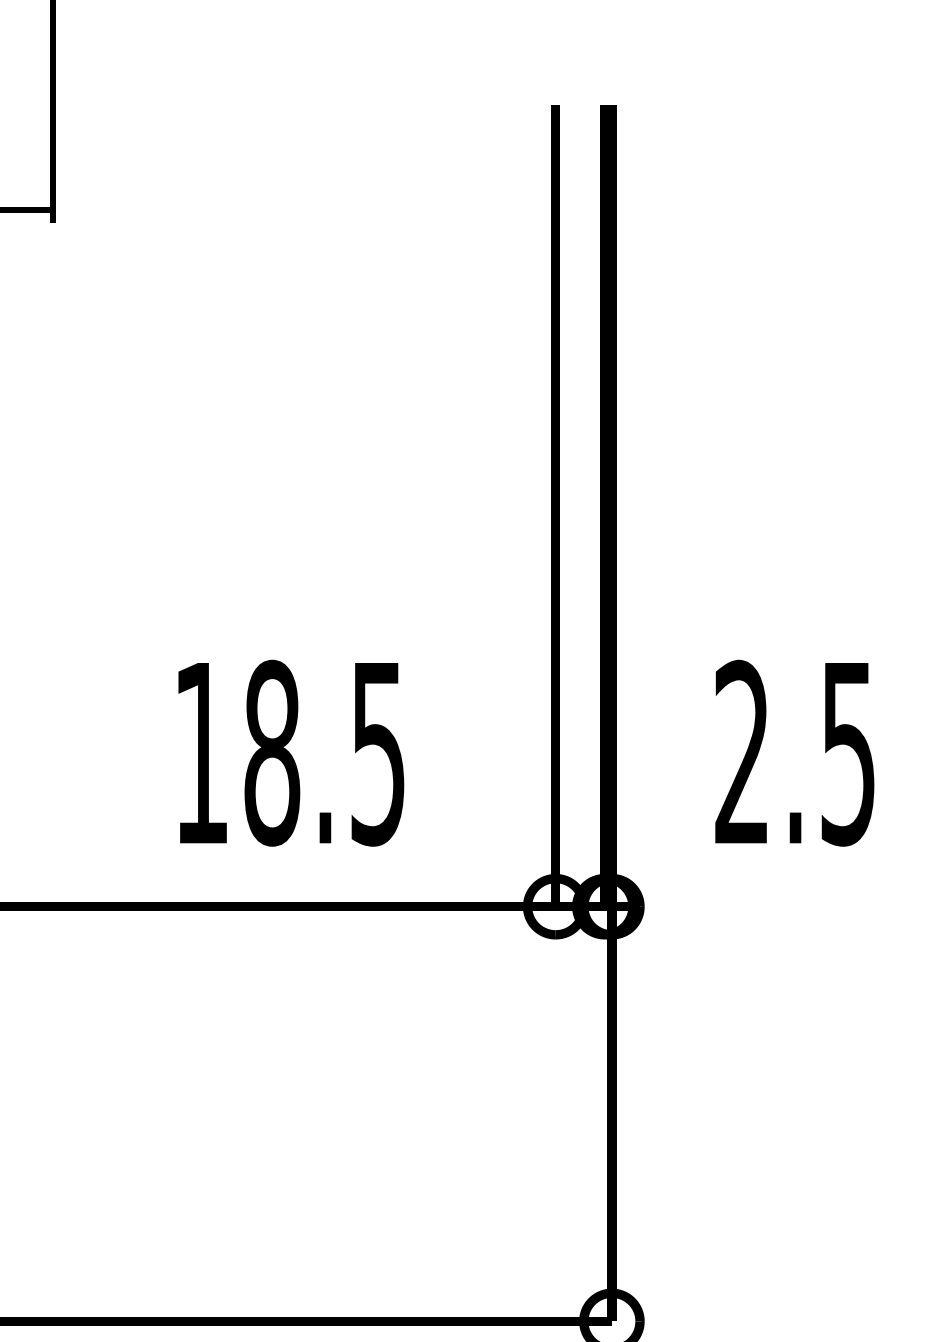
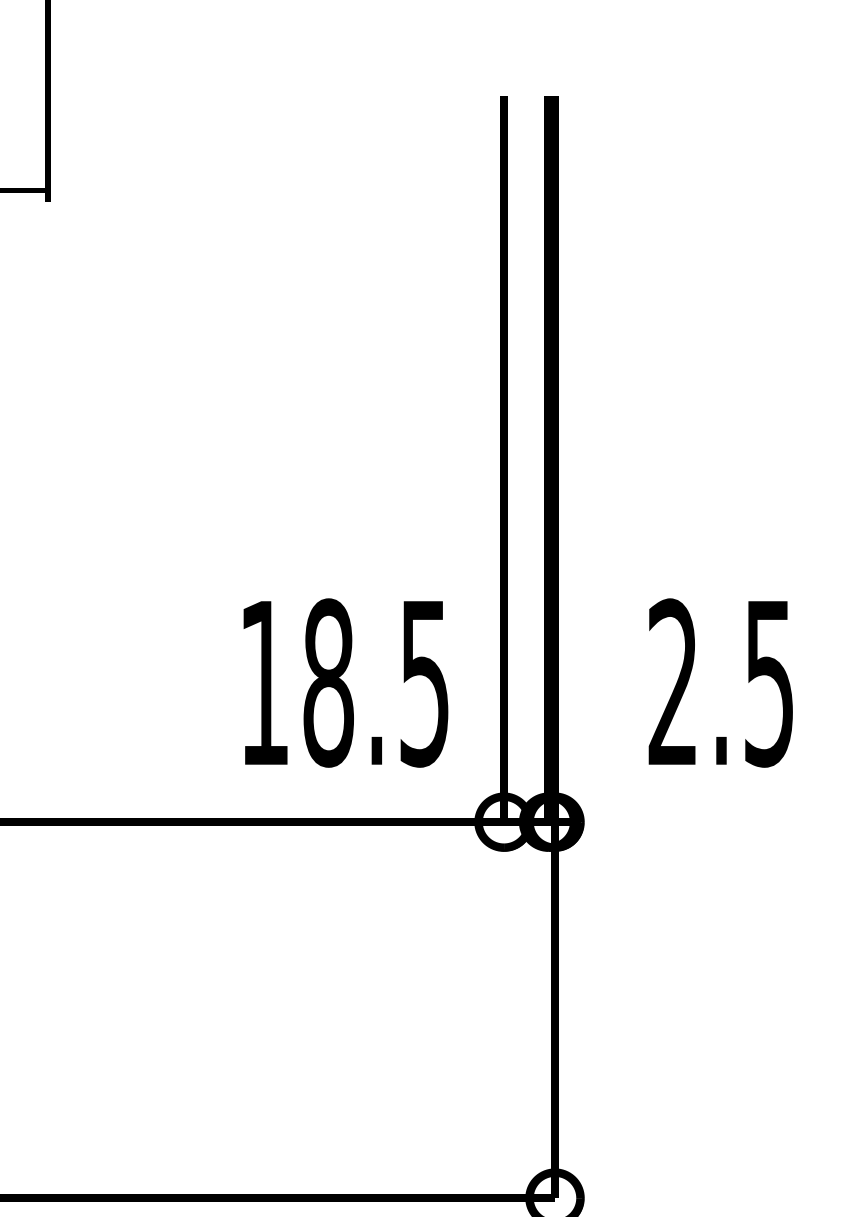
text: (291, 752) -> (346, 682), moved

